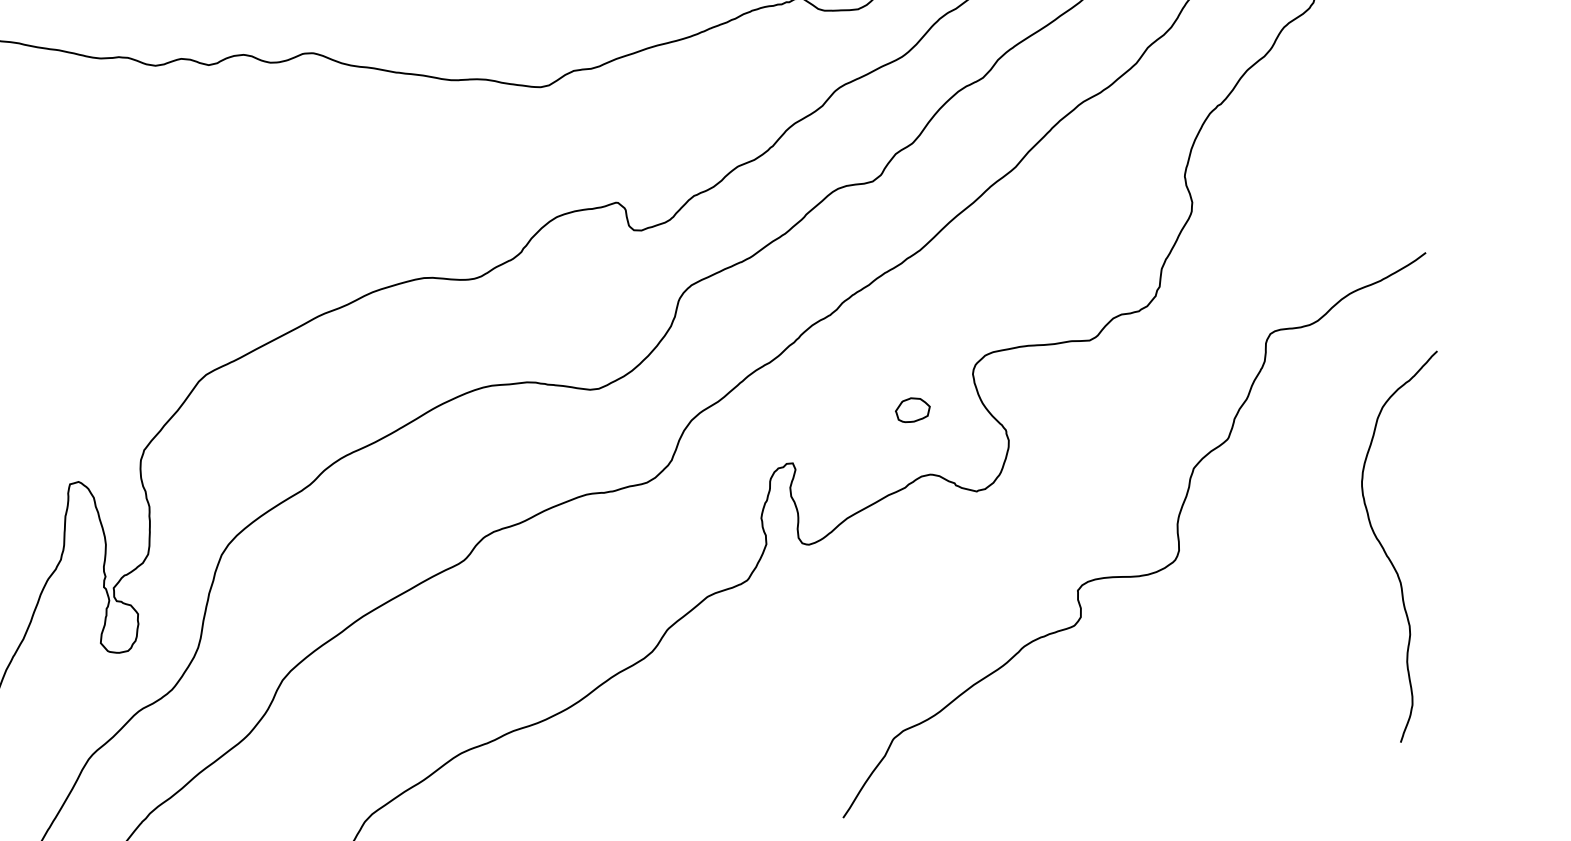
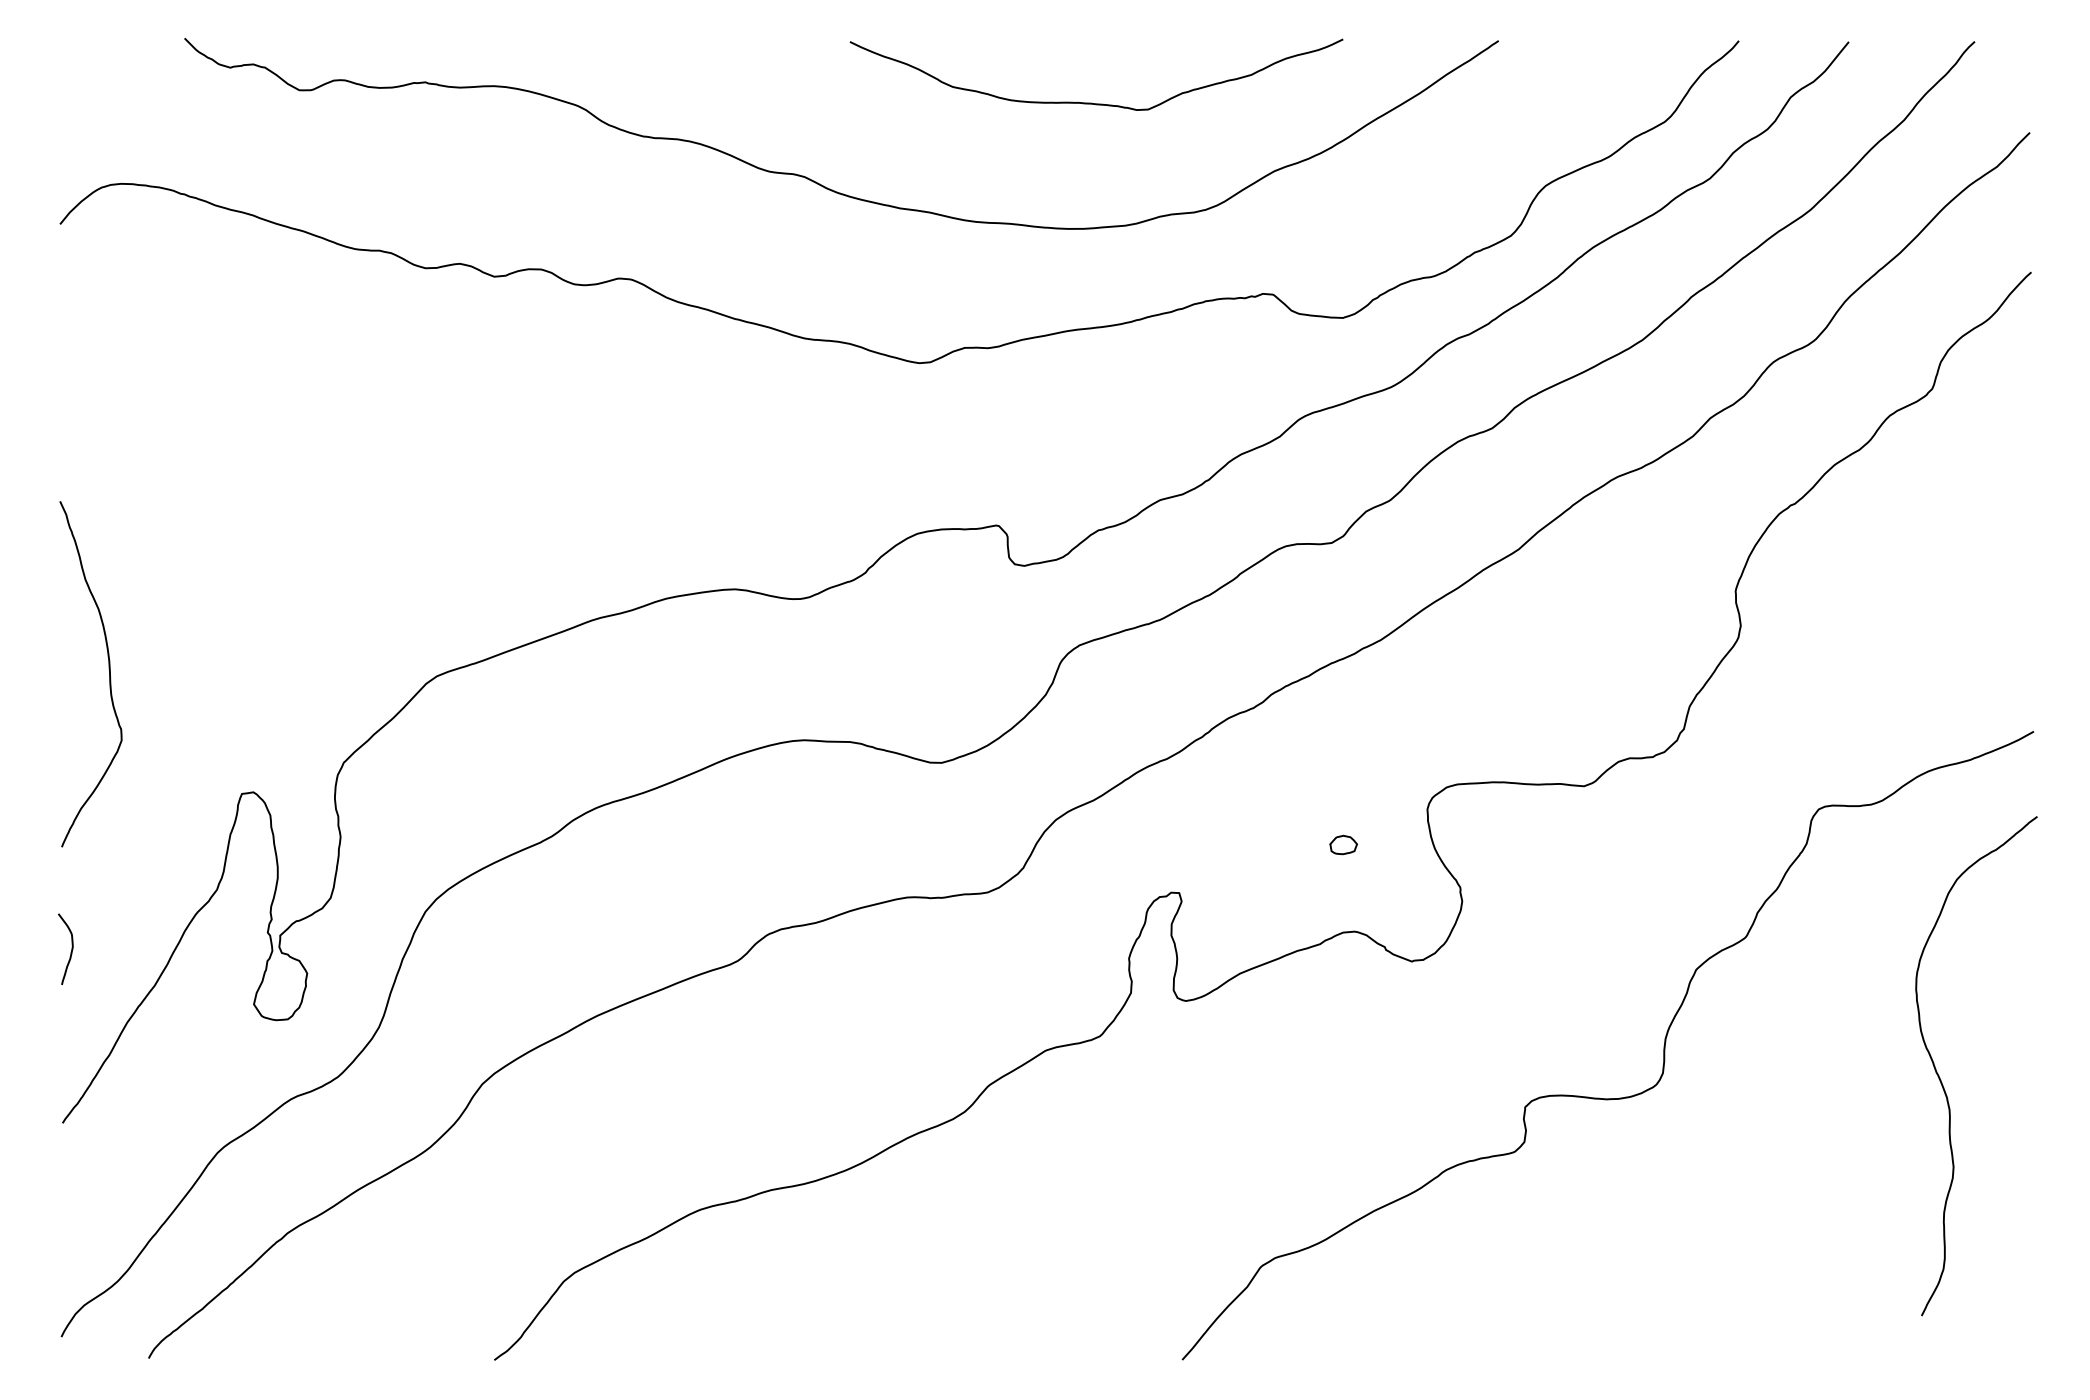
part: (912, 409) -> (1343, 844), size x0.6
curve: (1392, 562) -> (1942, 1082), moved

